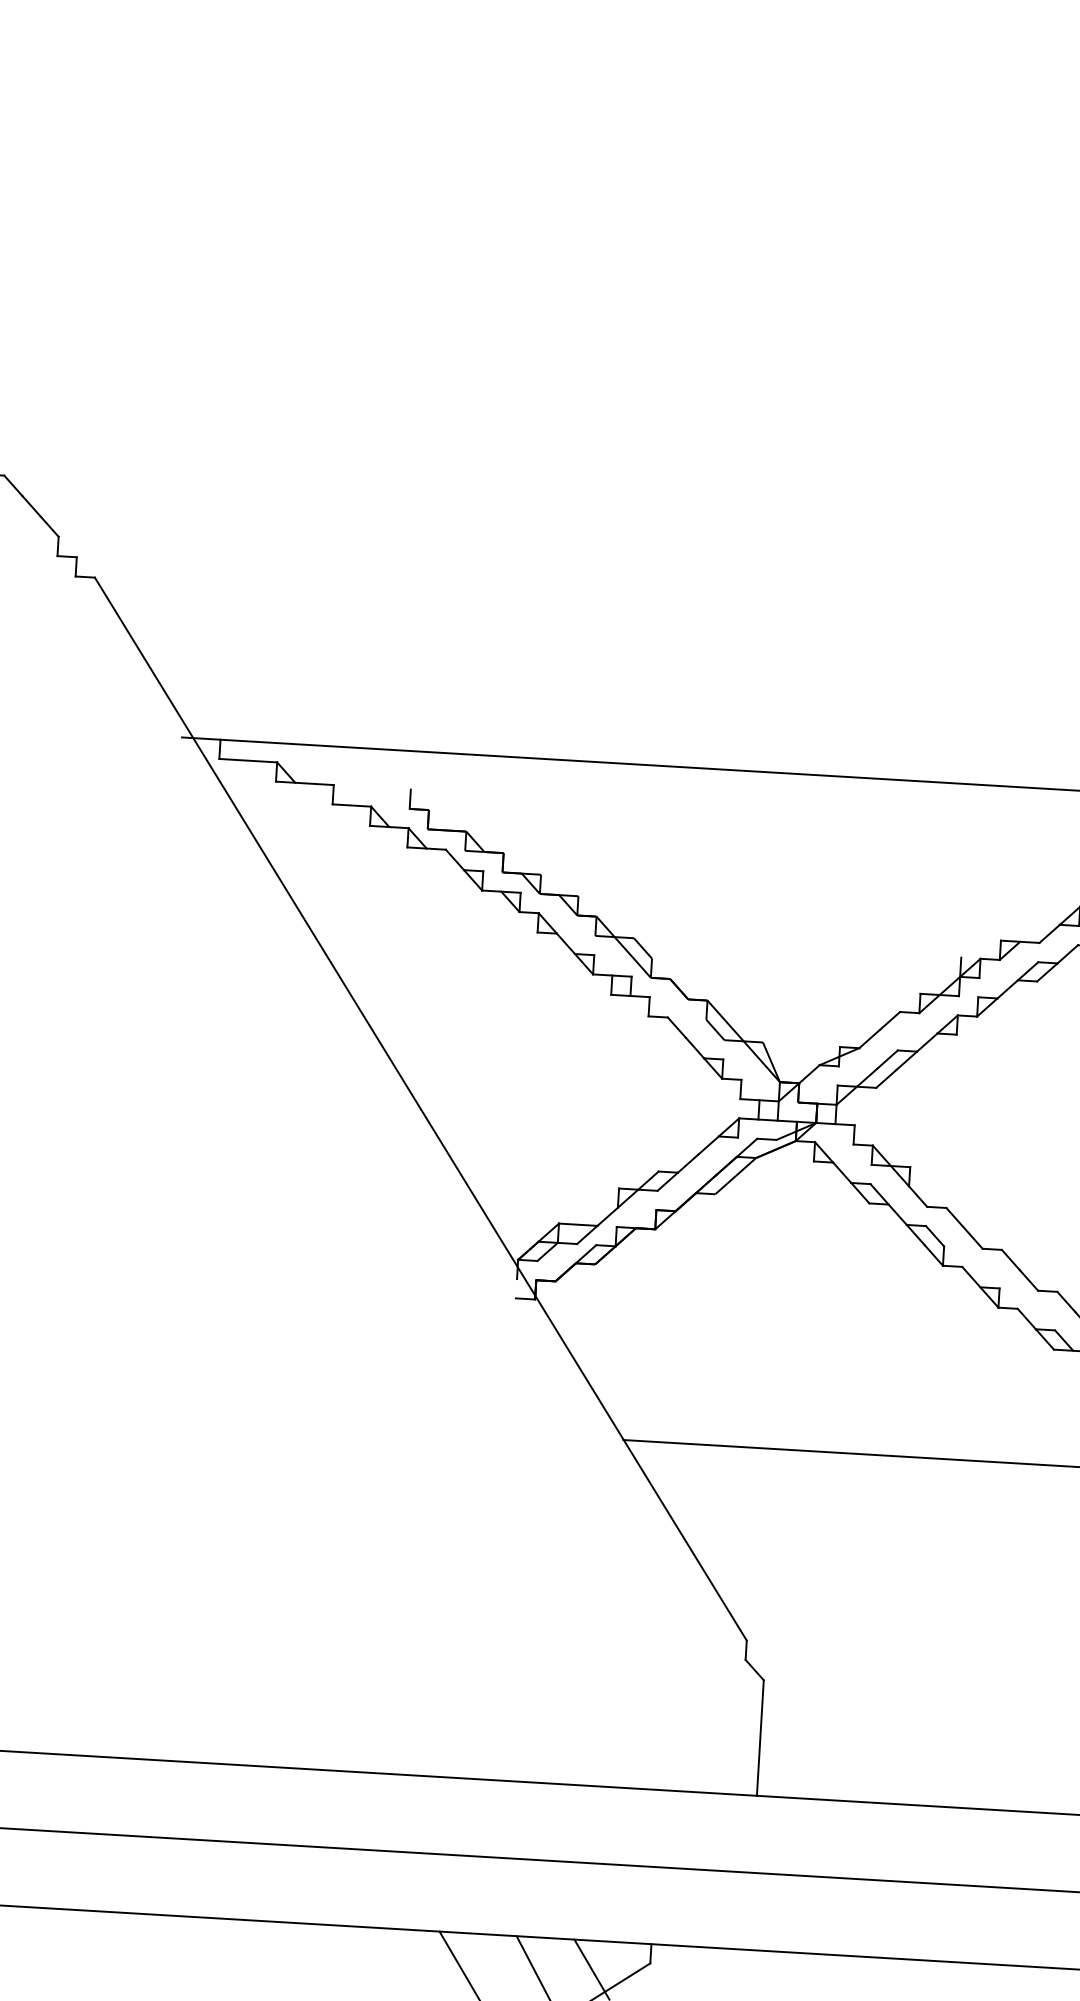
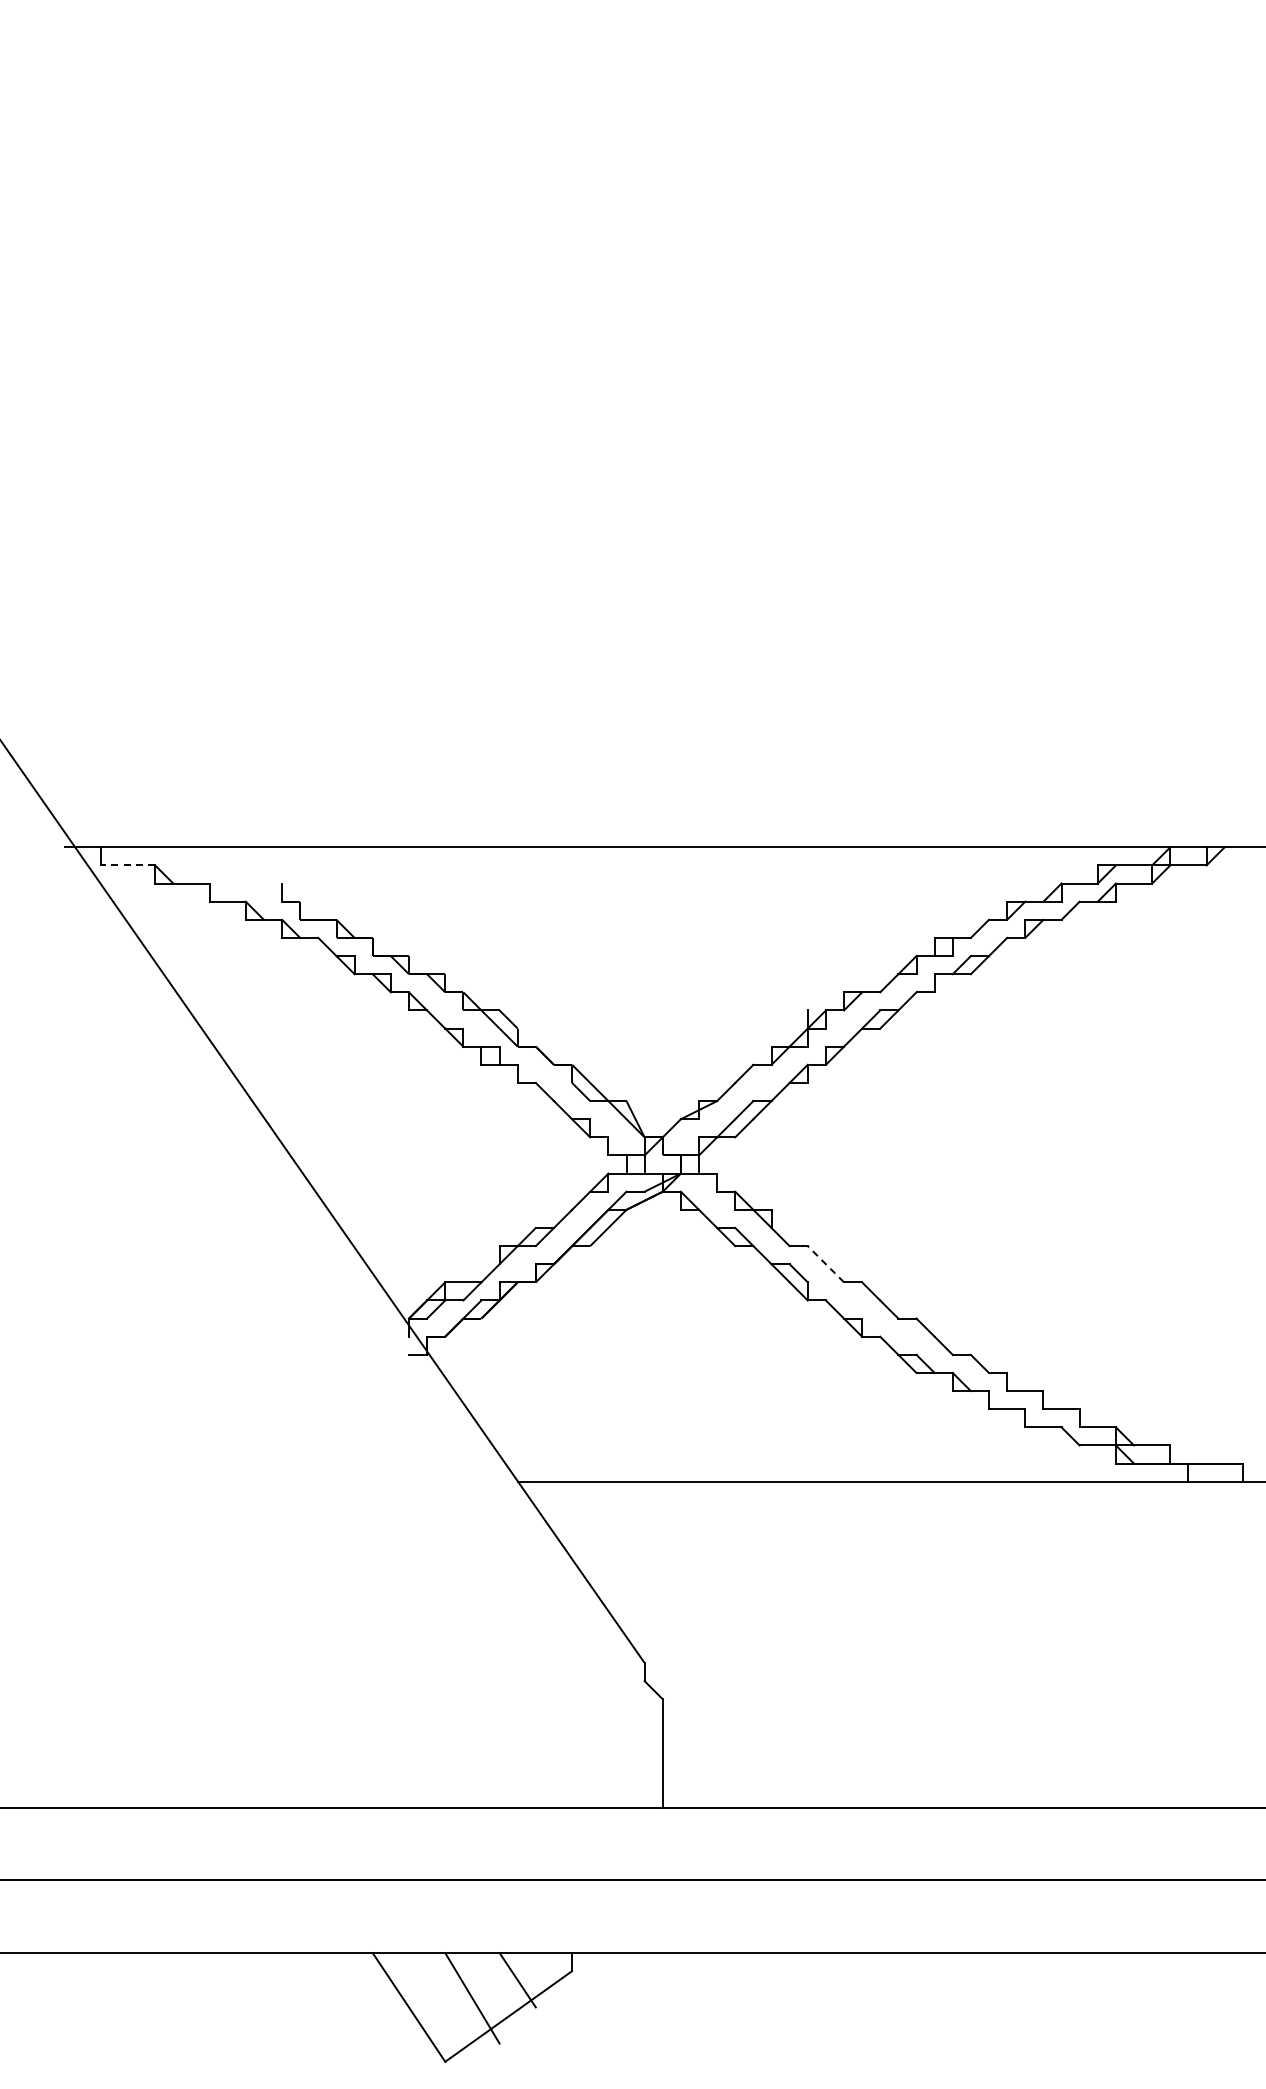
line: (247, 760) -> (127, 865), solid -> dashed
line: (964, 1228) -> (825, 1264), solid -> dashed

